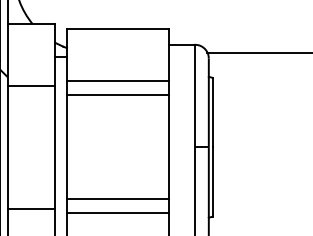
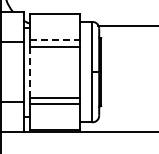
line: (119, 80) -> (55, 39), solid -> dashed
line: (66, 148) -> (29, 72), solid -> dashed

